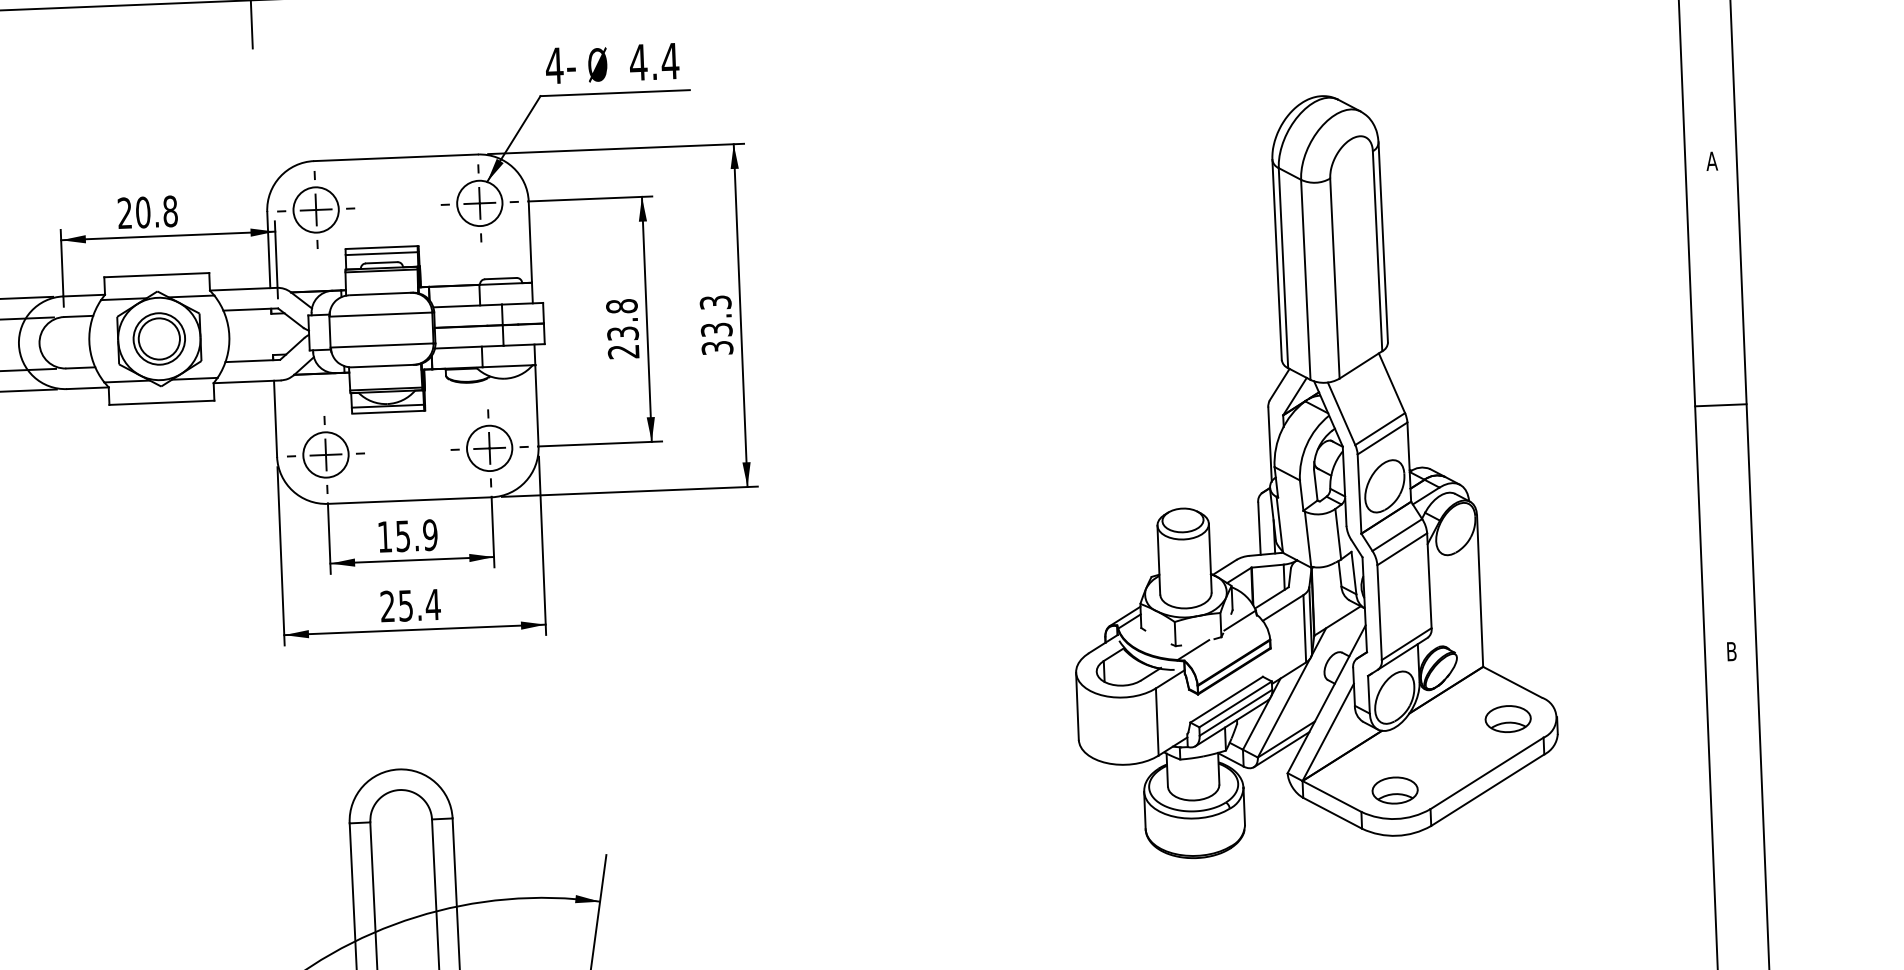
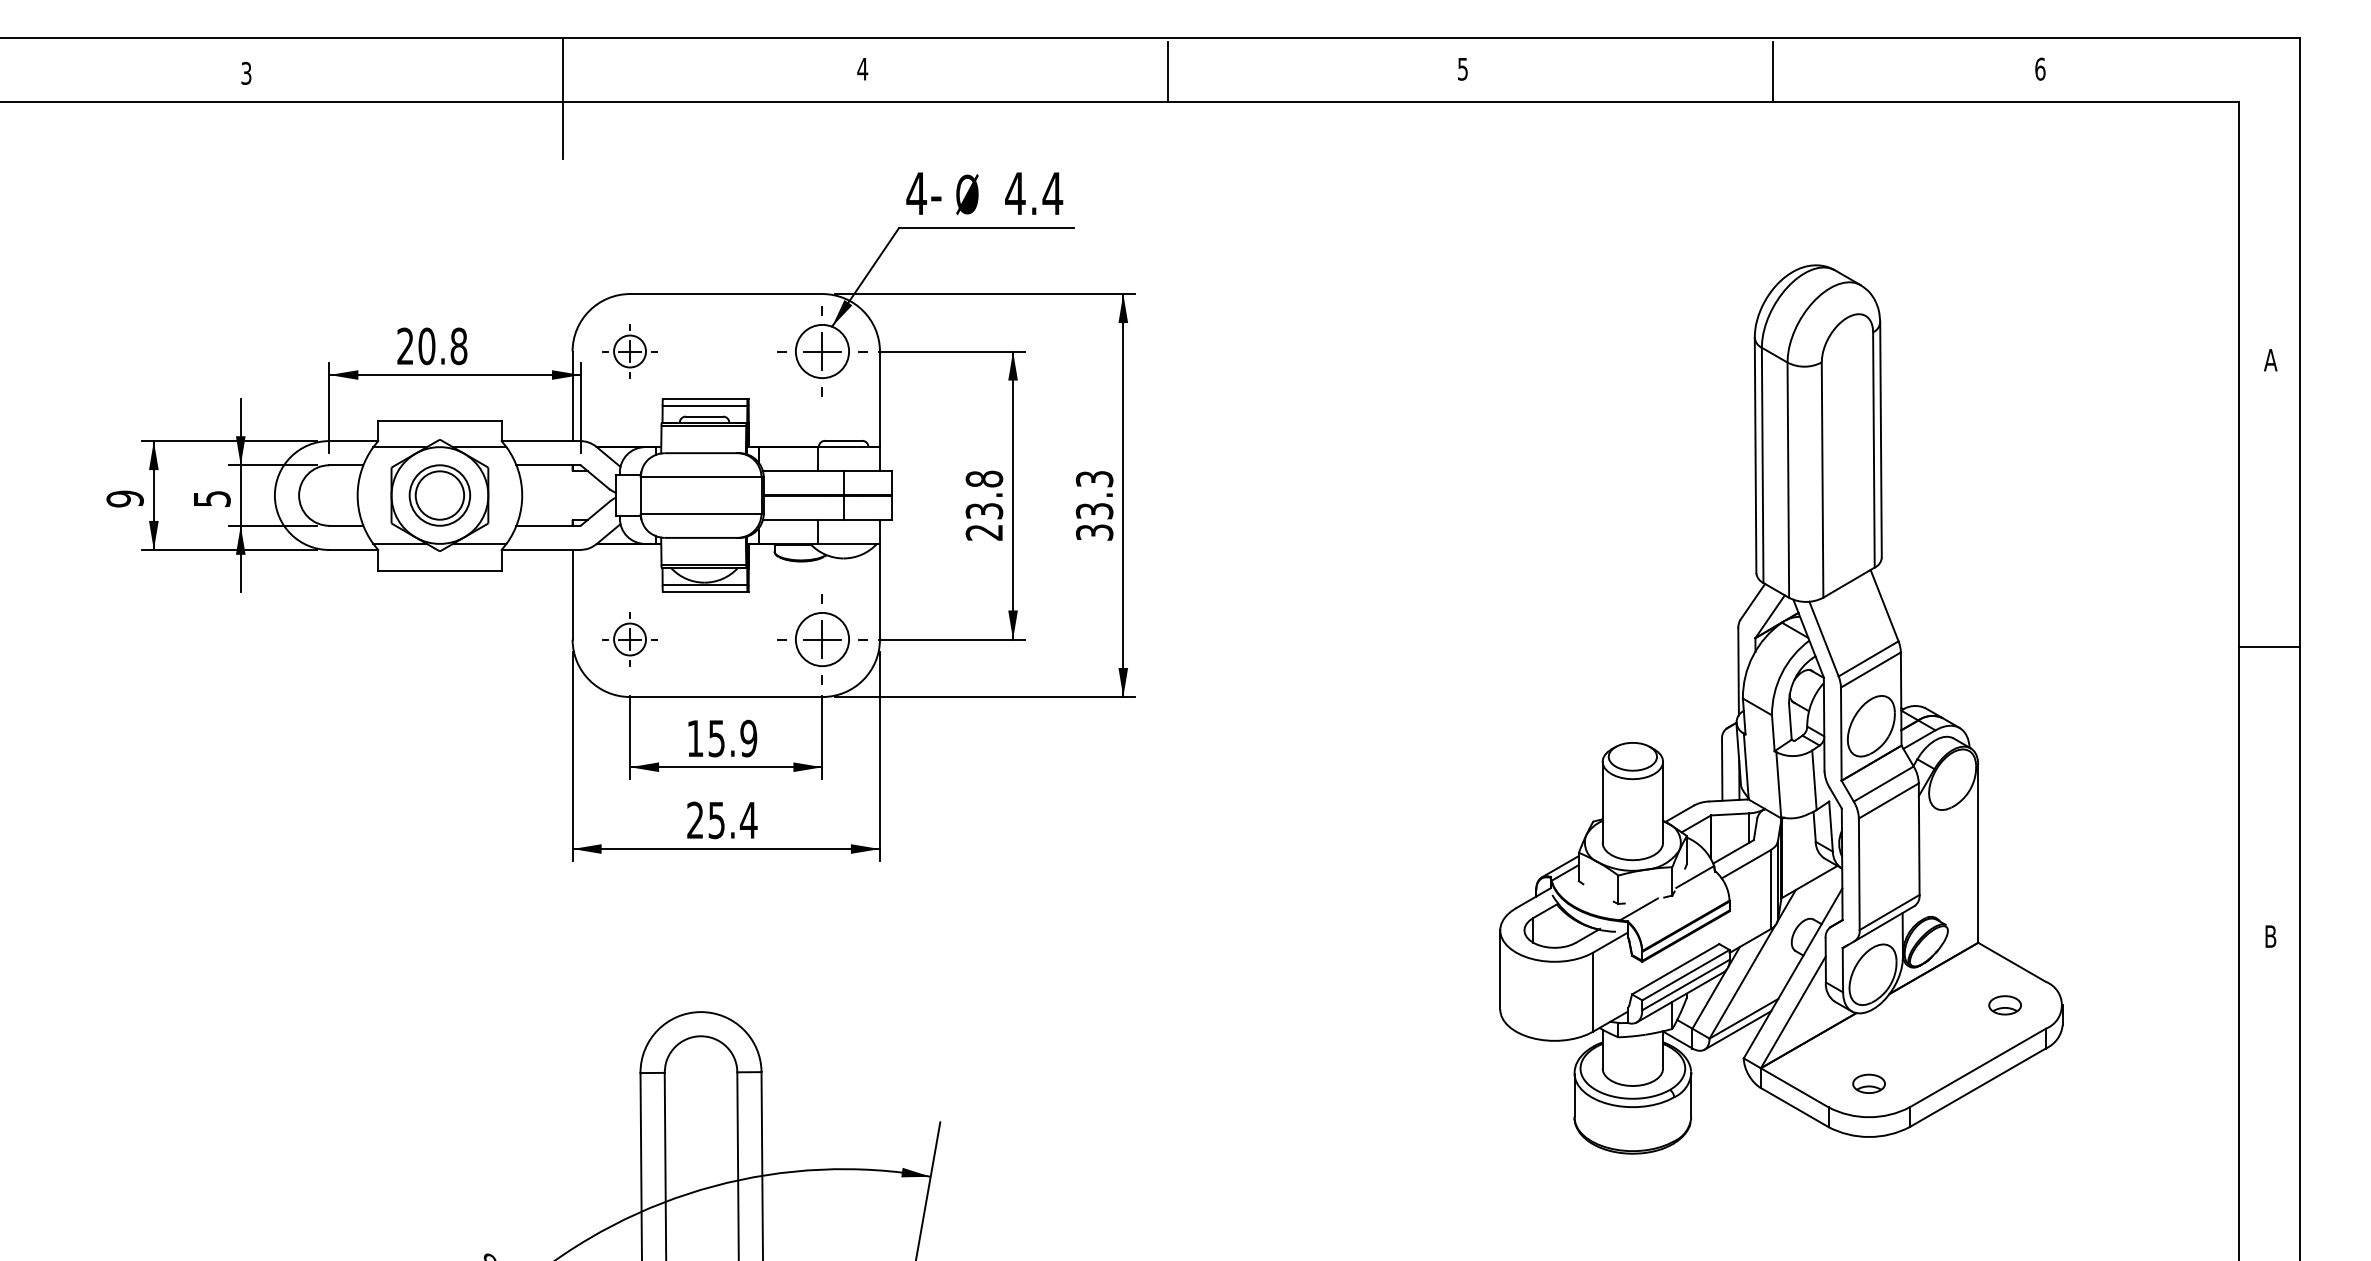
part: (315, 209) -> (629, 351), size x0.6
part: (325, 454) -> (629, 639), size x0.6
part: (1507, 719) -> (2004, 1005), size x0.6
part: (1394, 790) -> (1868, 1083), size x0.6

